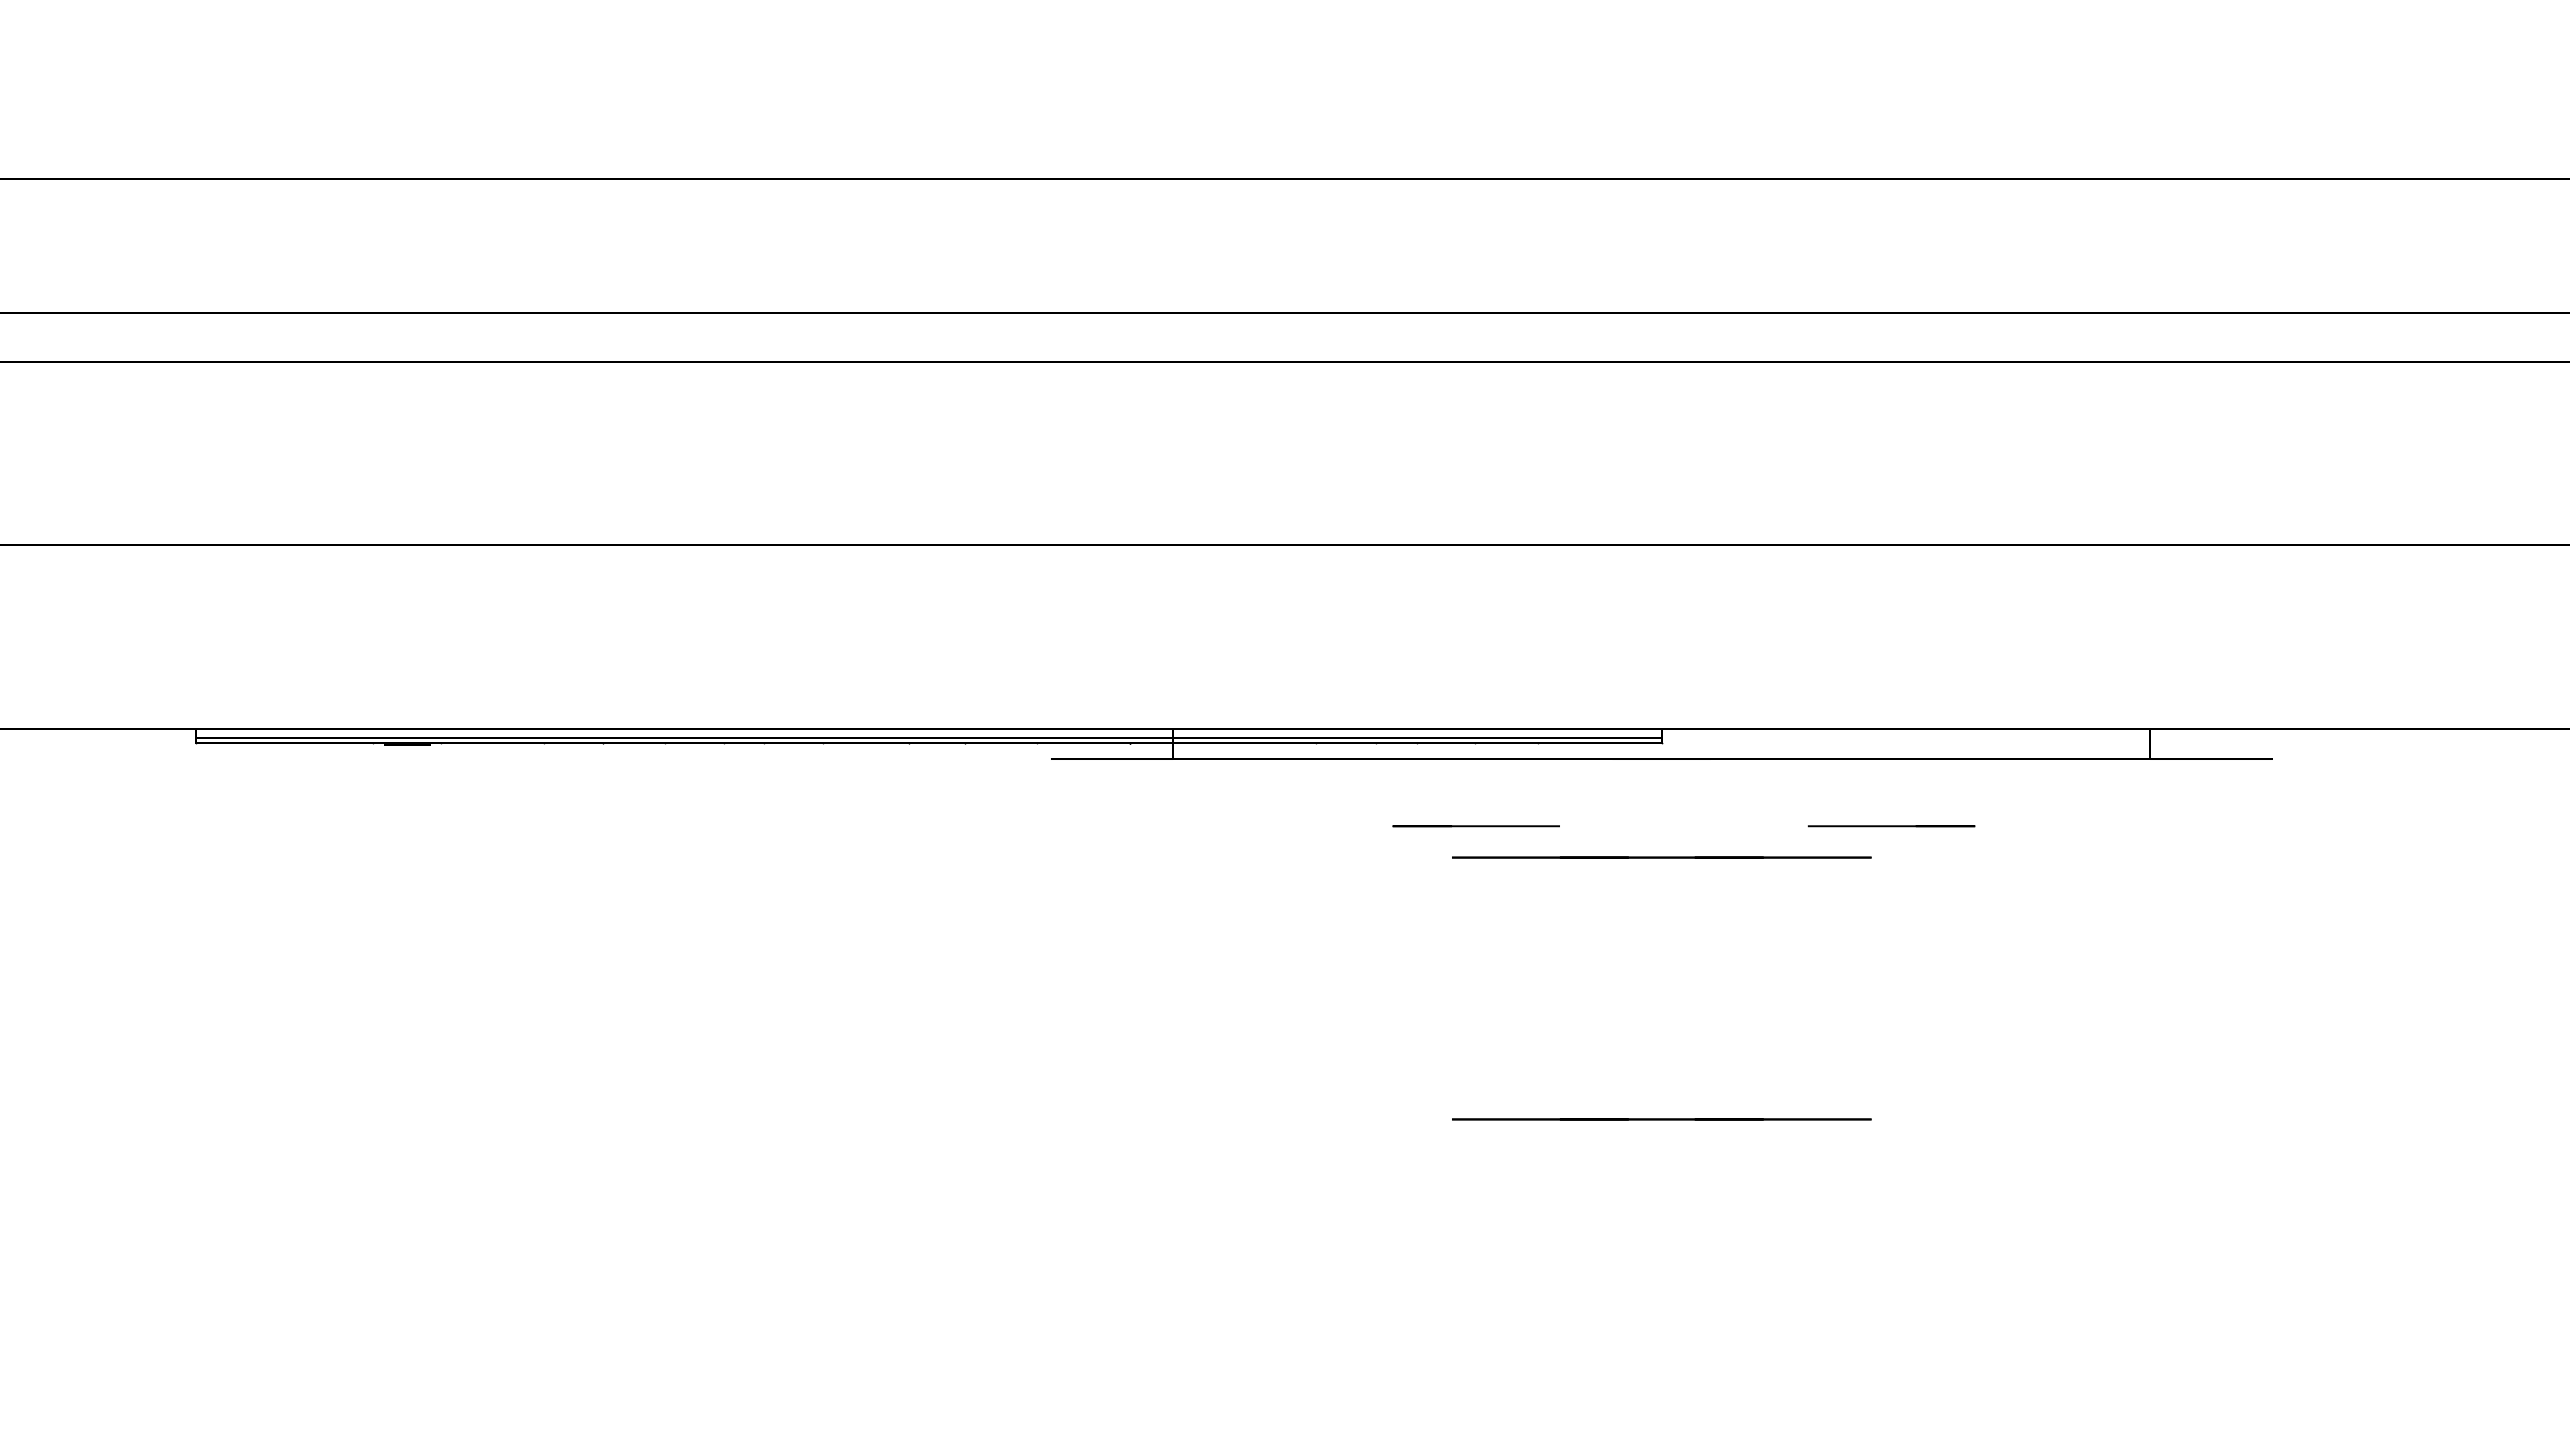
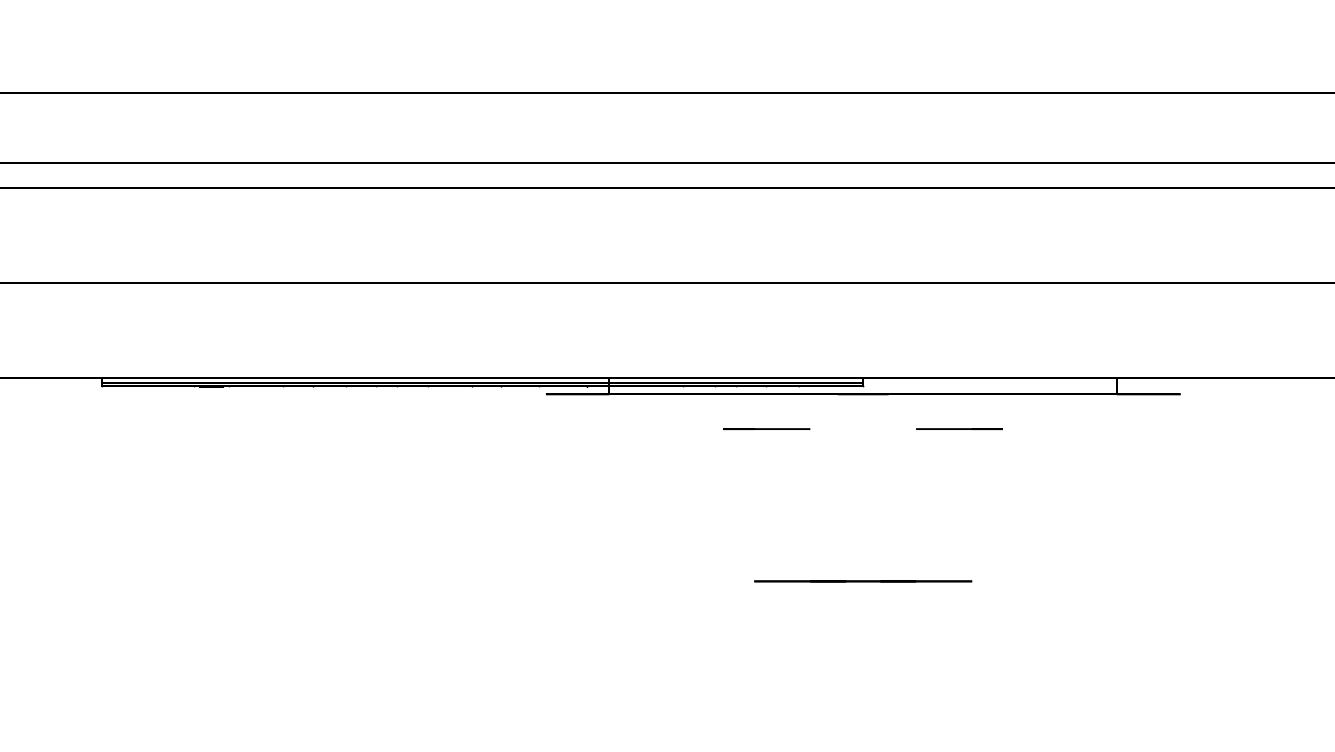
line: (1891, 825) -> (959, 428), moved
line: (1662, 857) -> (863, 445), removed

